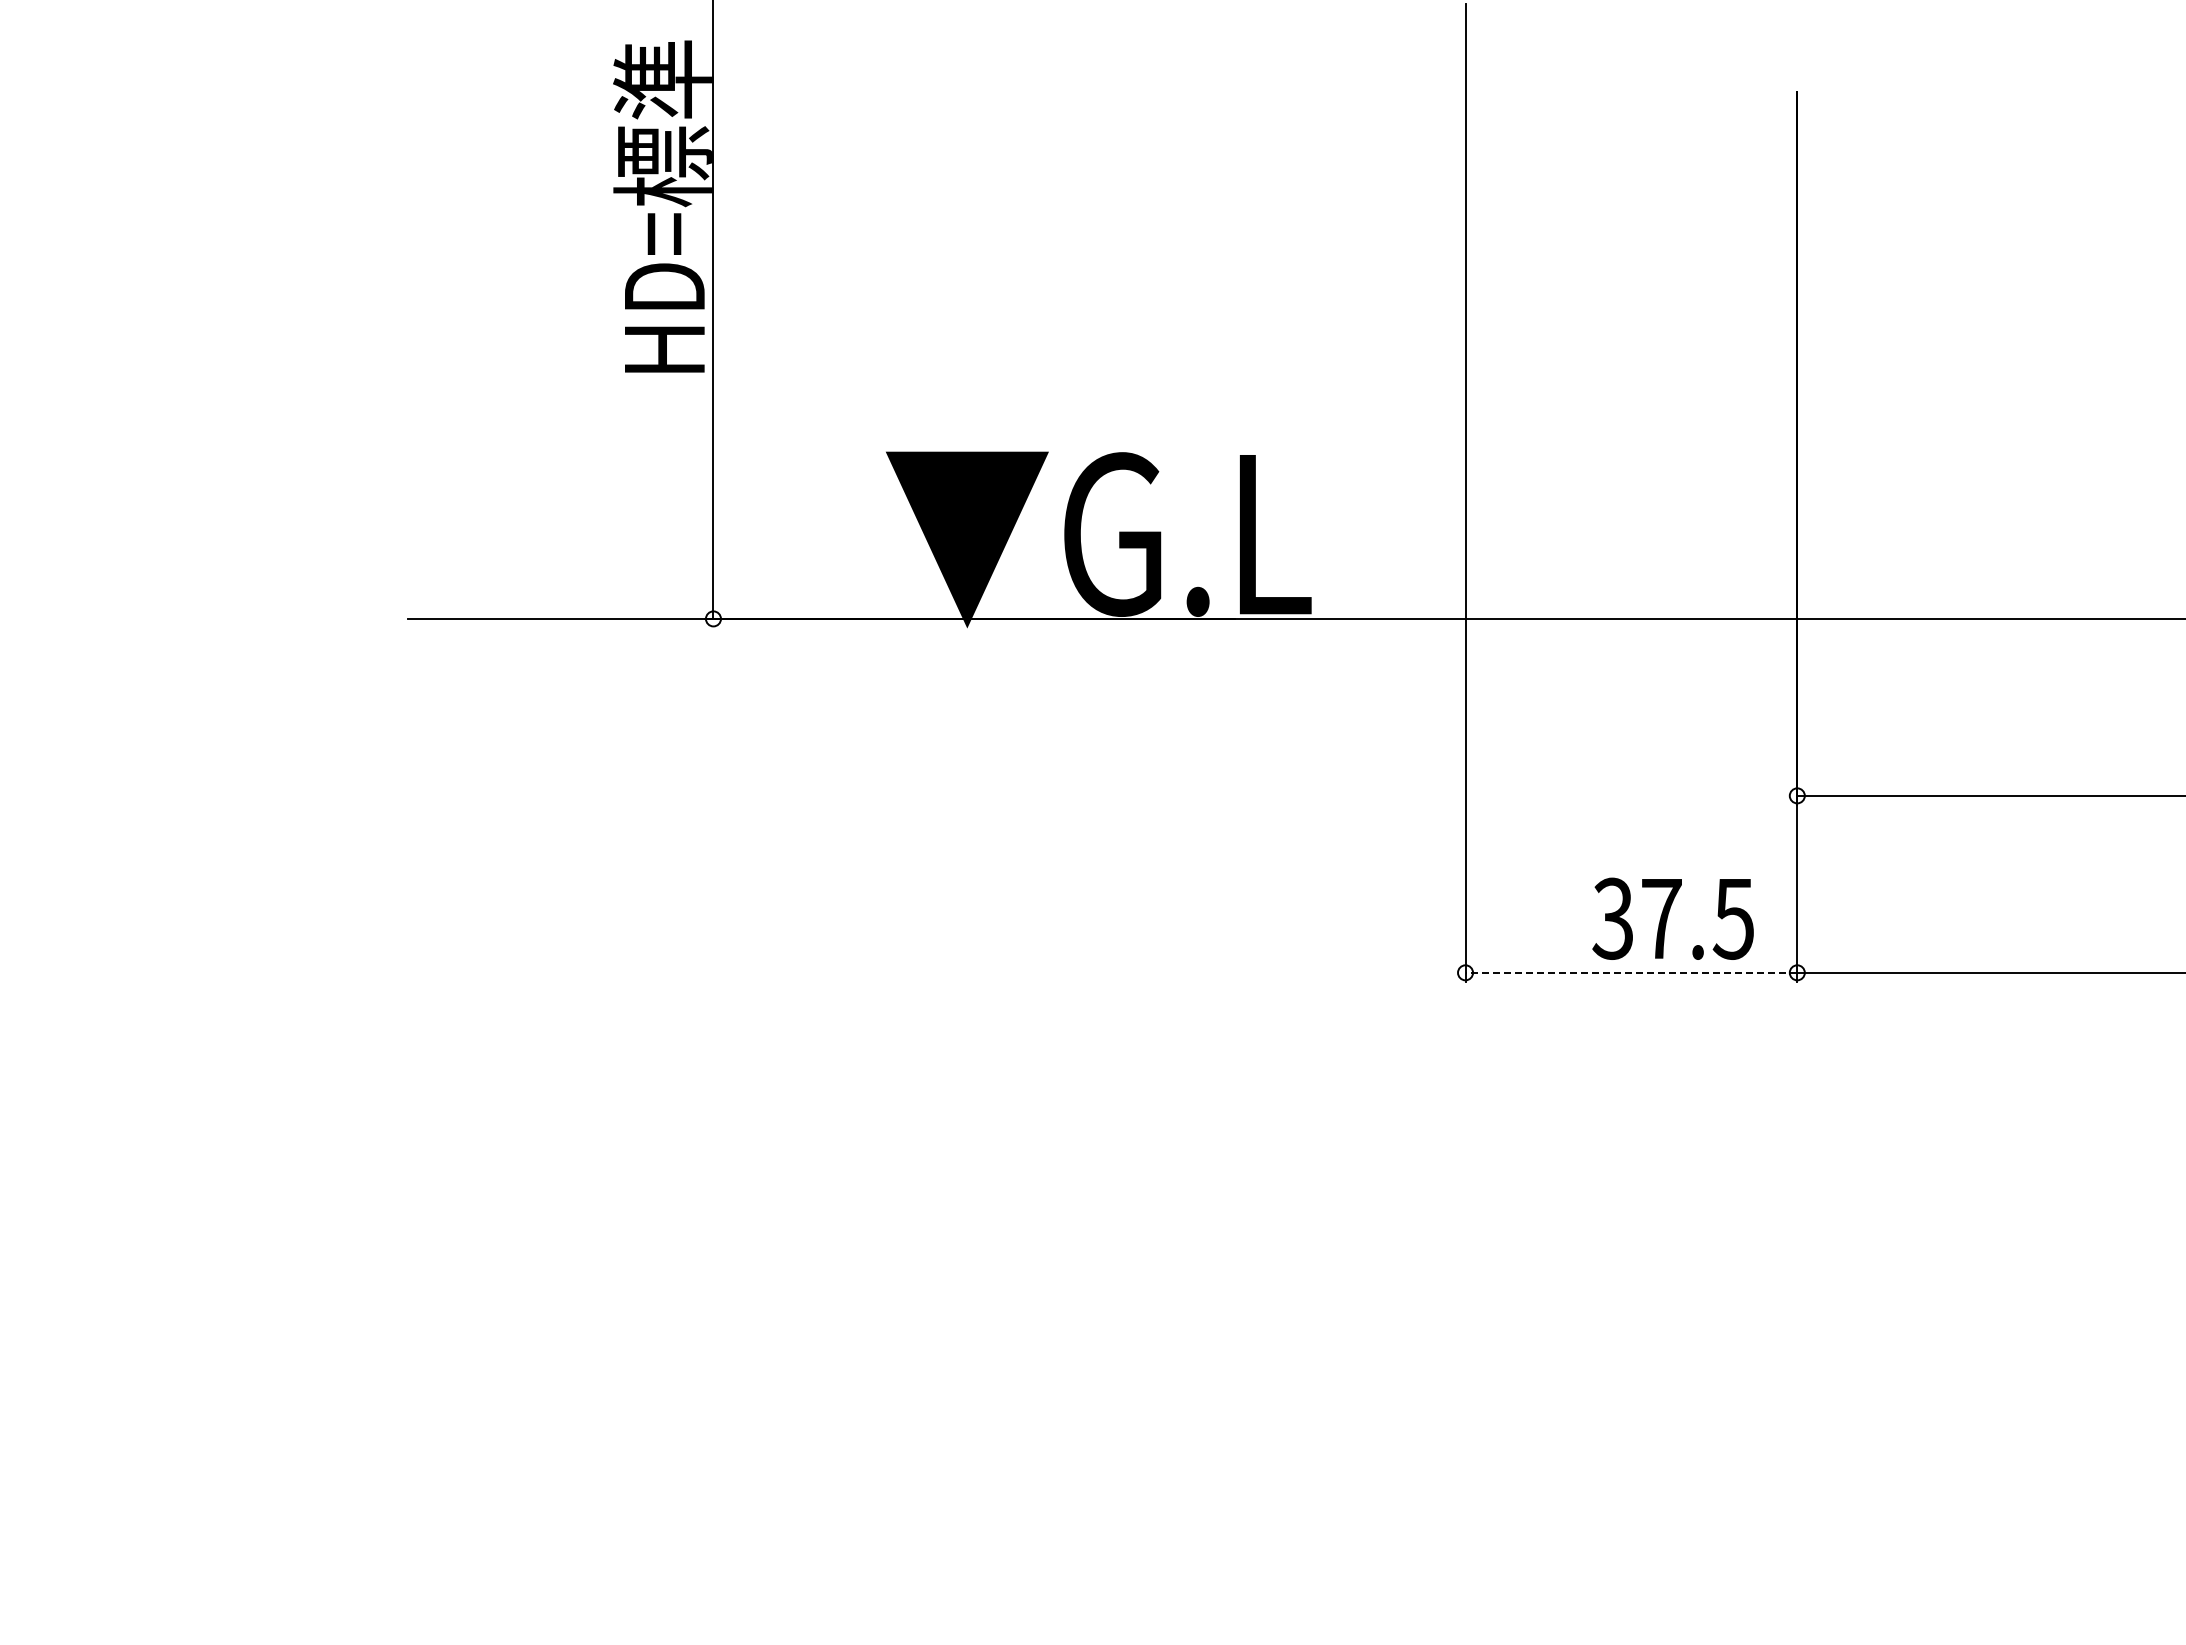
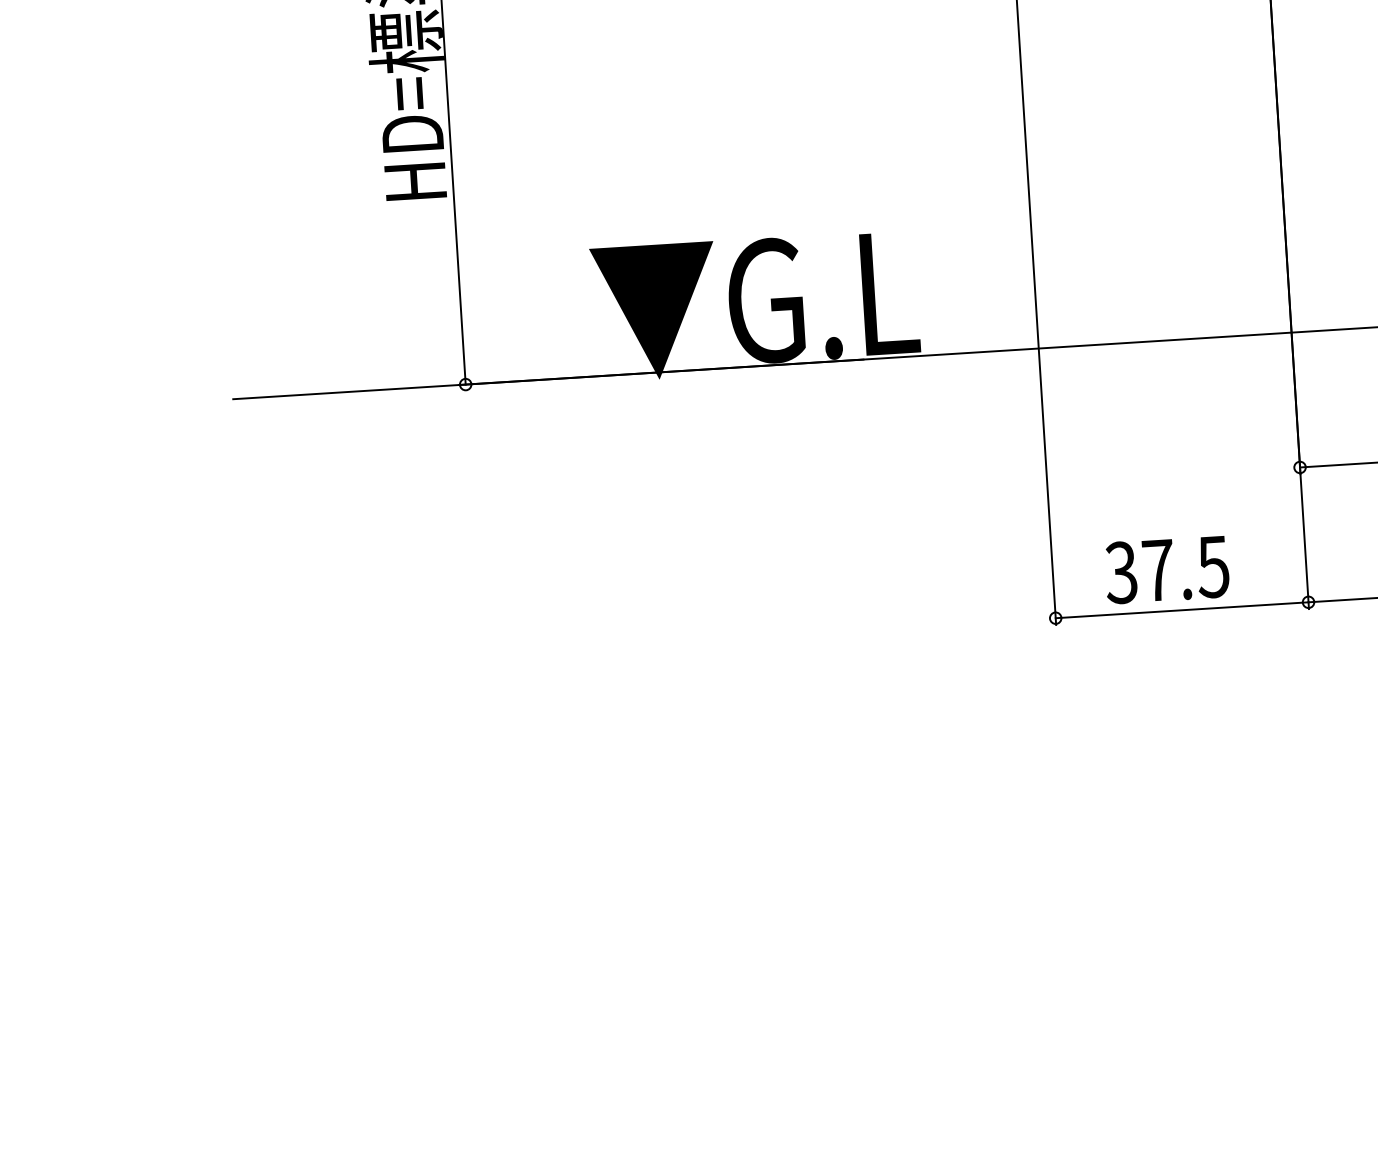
text: (1672, 918) -> (1166, 569), moved
line: (1631, 972) -> (1182, 610), dashed -> solid

